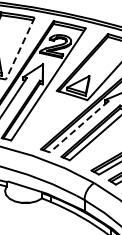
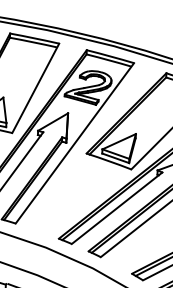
line: (20, 49) -> (35, 89), dashed -> solid
line: (79, 126) -> (117, 207), dashed -> solid

